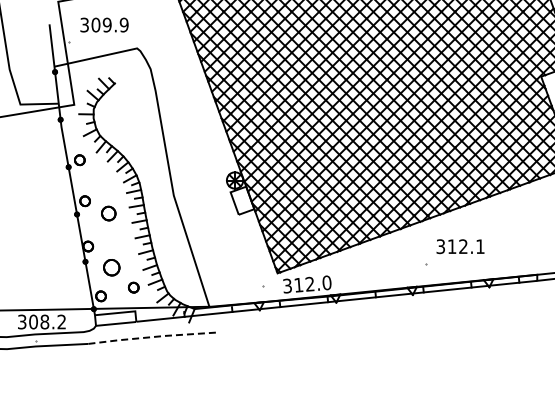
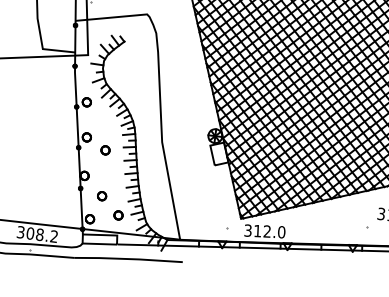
part: (108, 213) -> (105, 150), size x0.71
part: (111, 267) -> (101, 196), size x0.62
line: (152, 337) -> (128, 259), dashed -> solid

